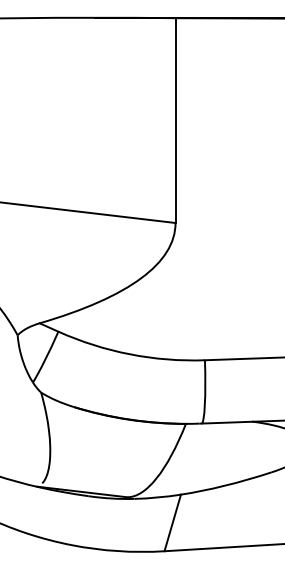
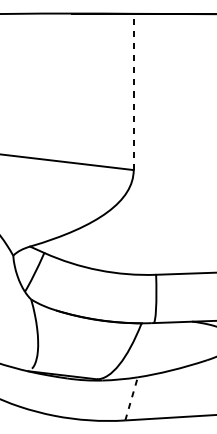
line: (175, 120) -> (133, 91), solid -> dashed
line: (172, 522) -> (131, 398), solid -> dashed

